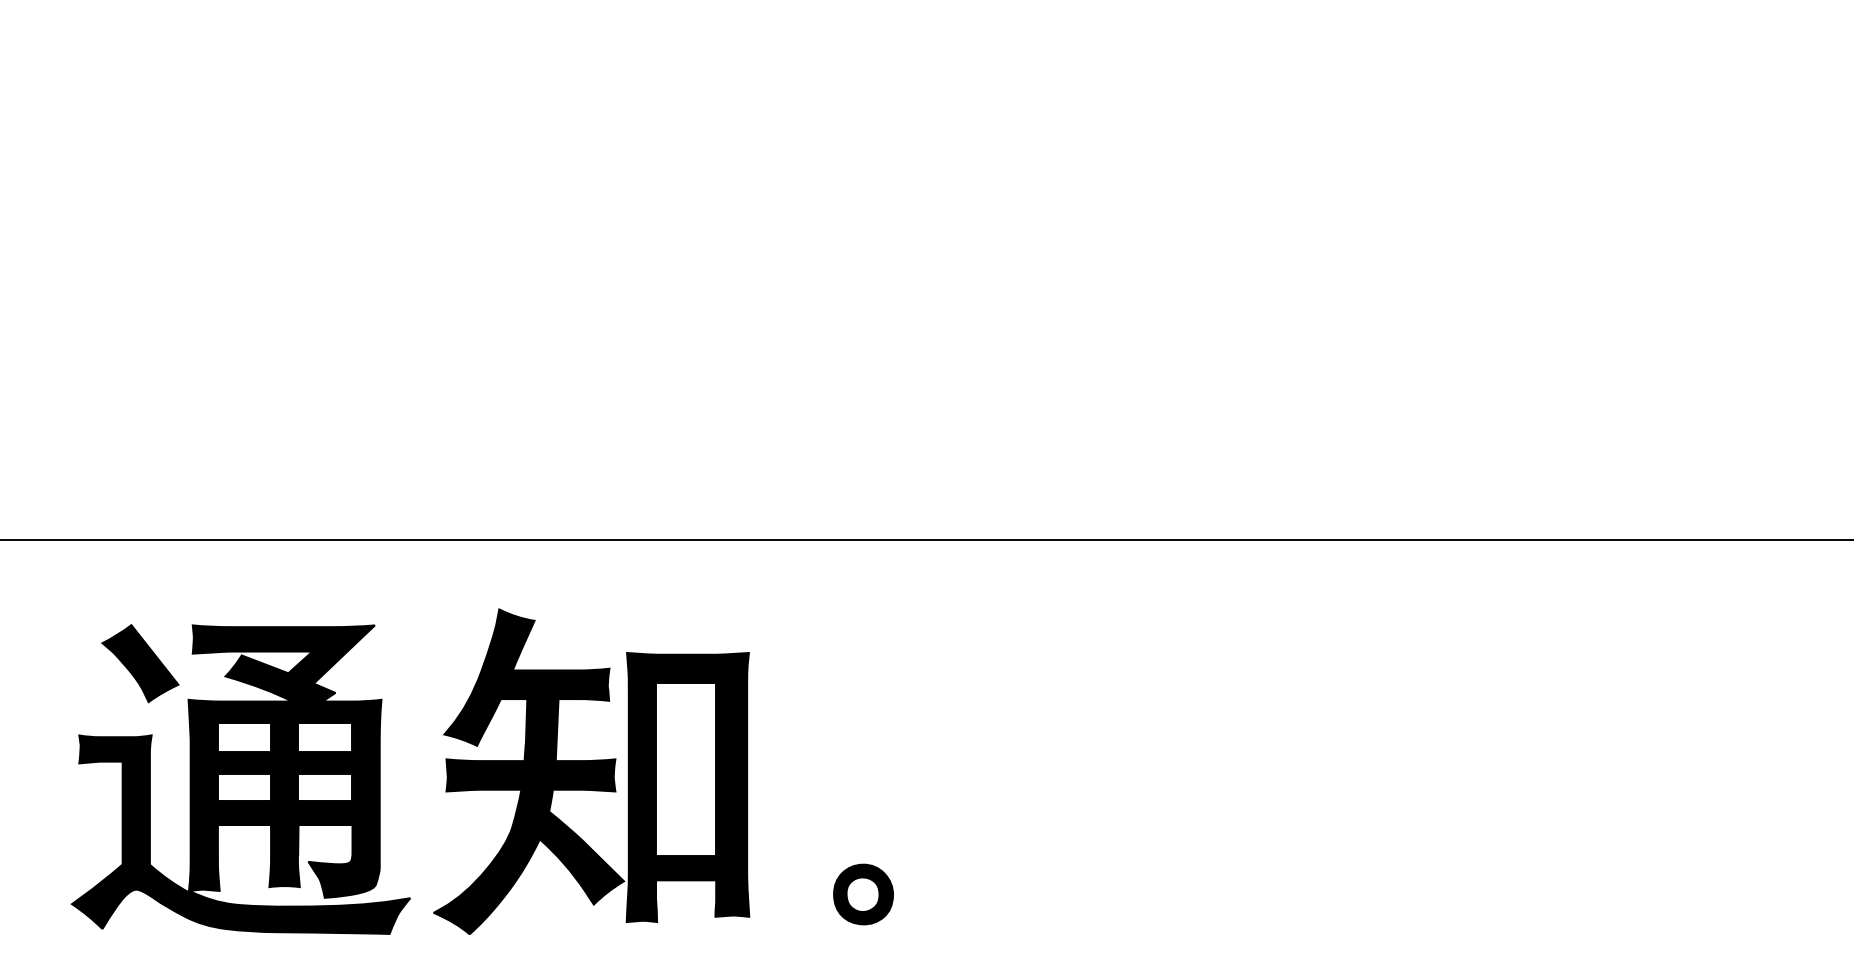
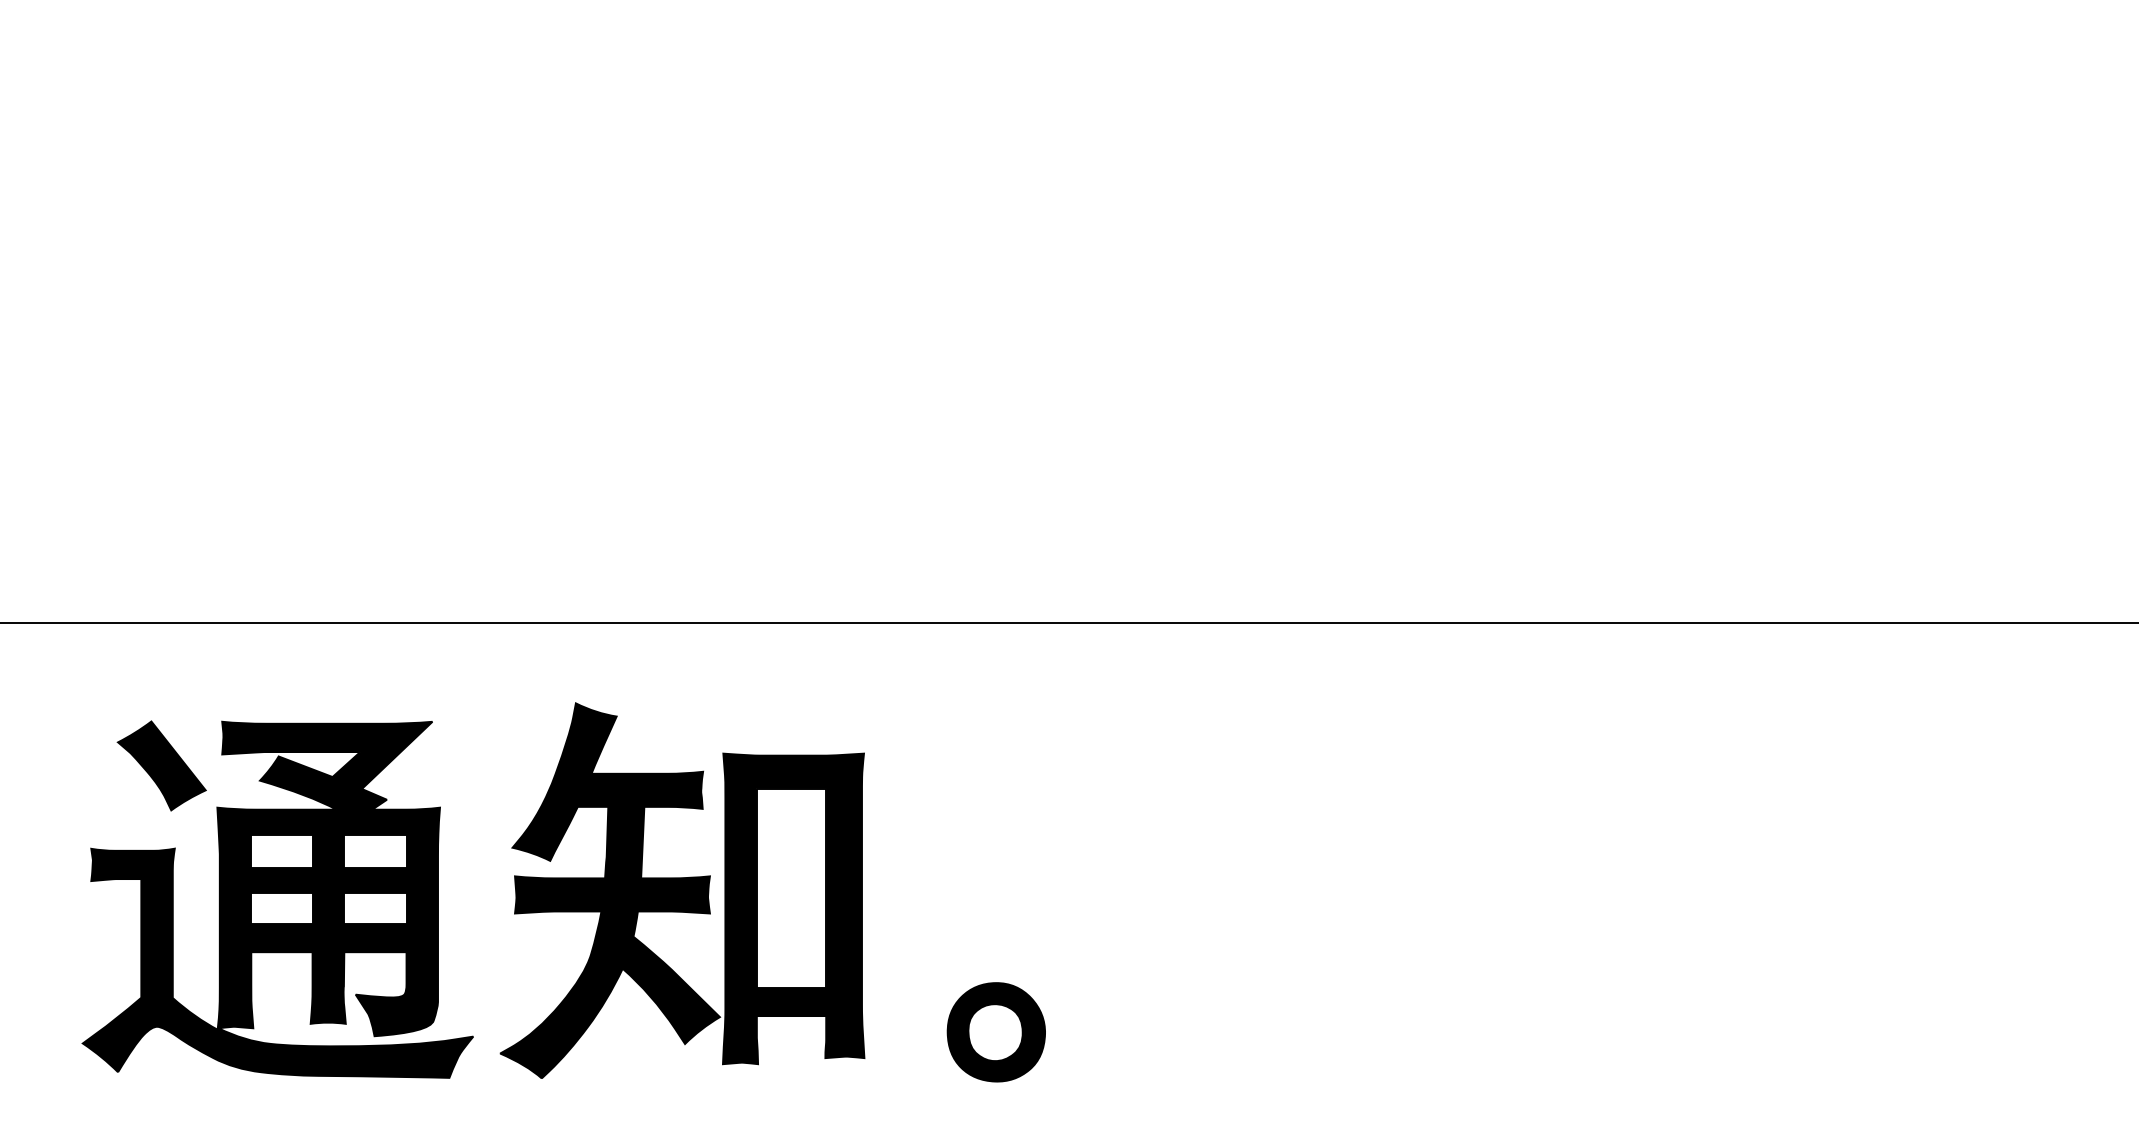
part: (862, 894) -> (995, 1032), size x1.43

